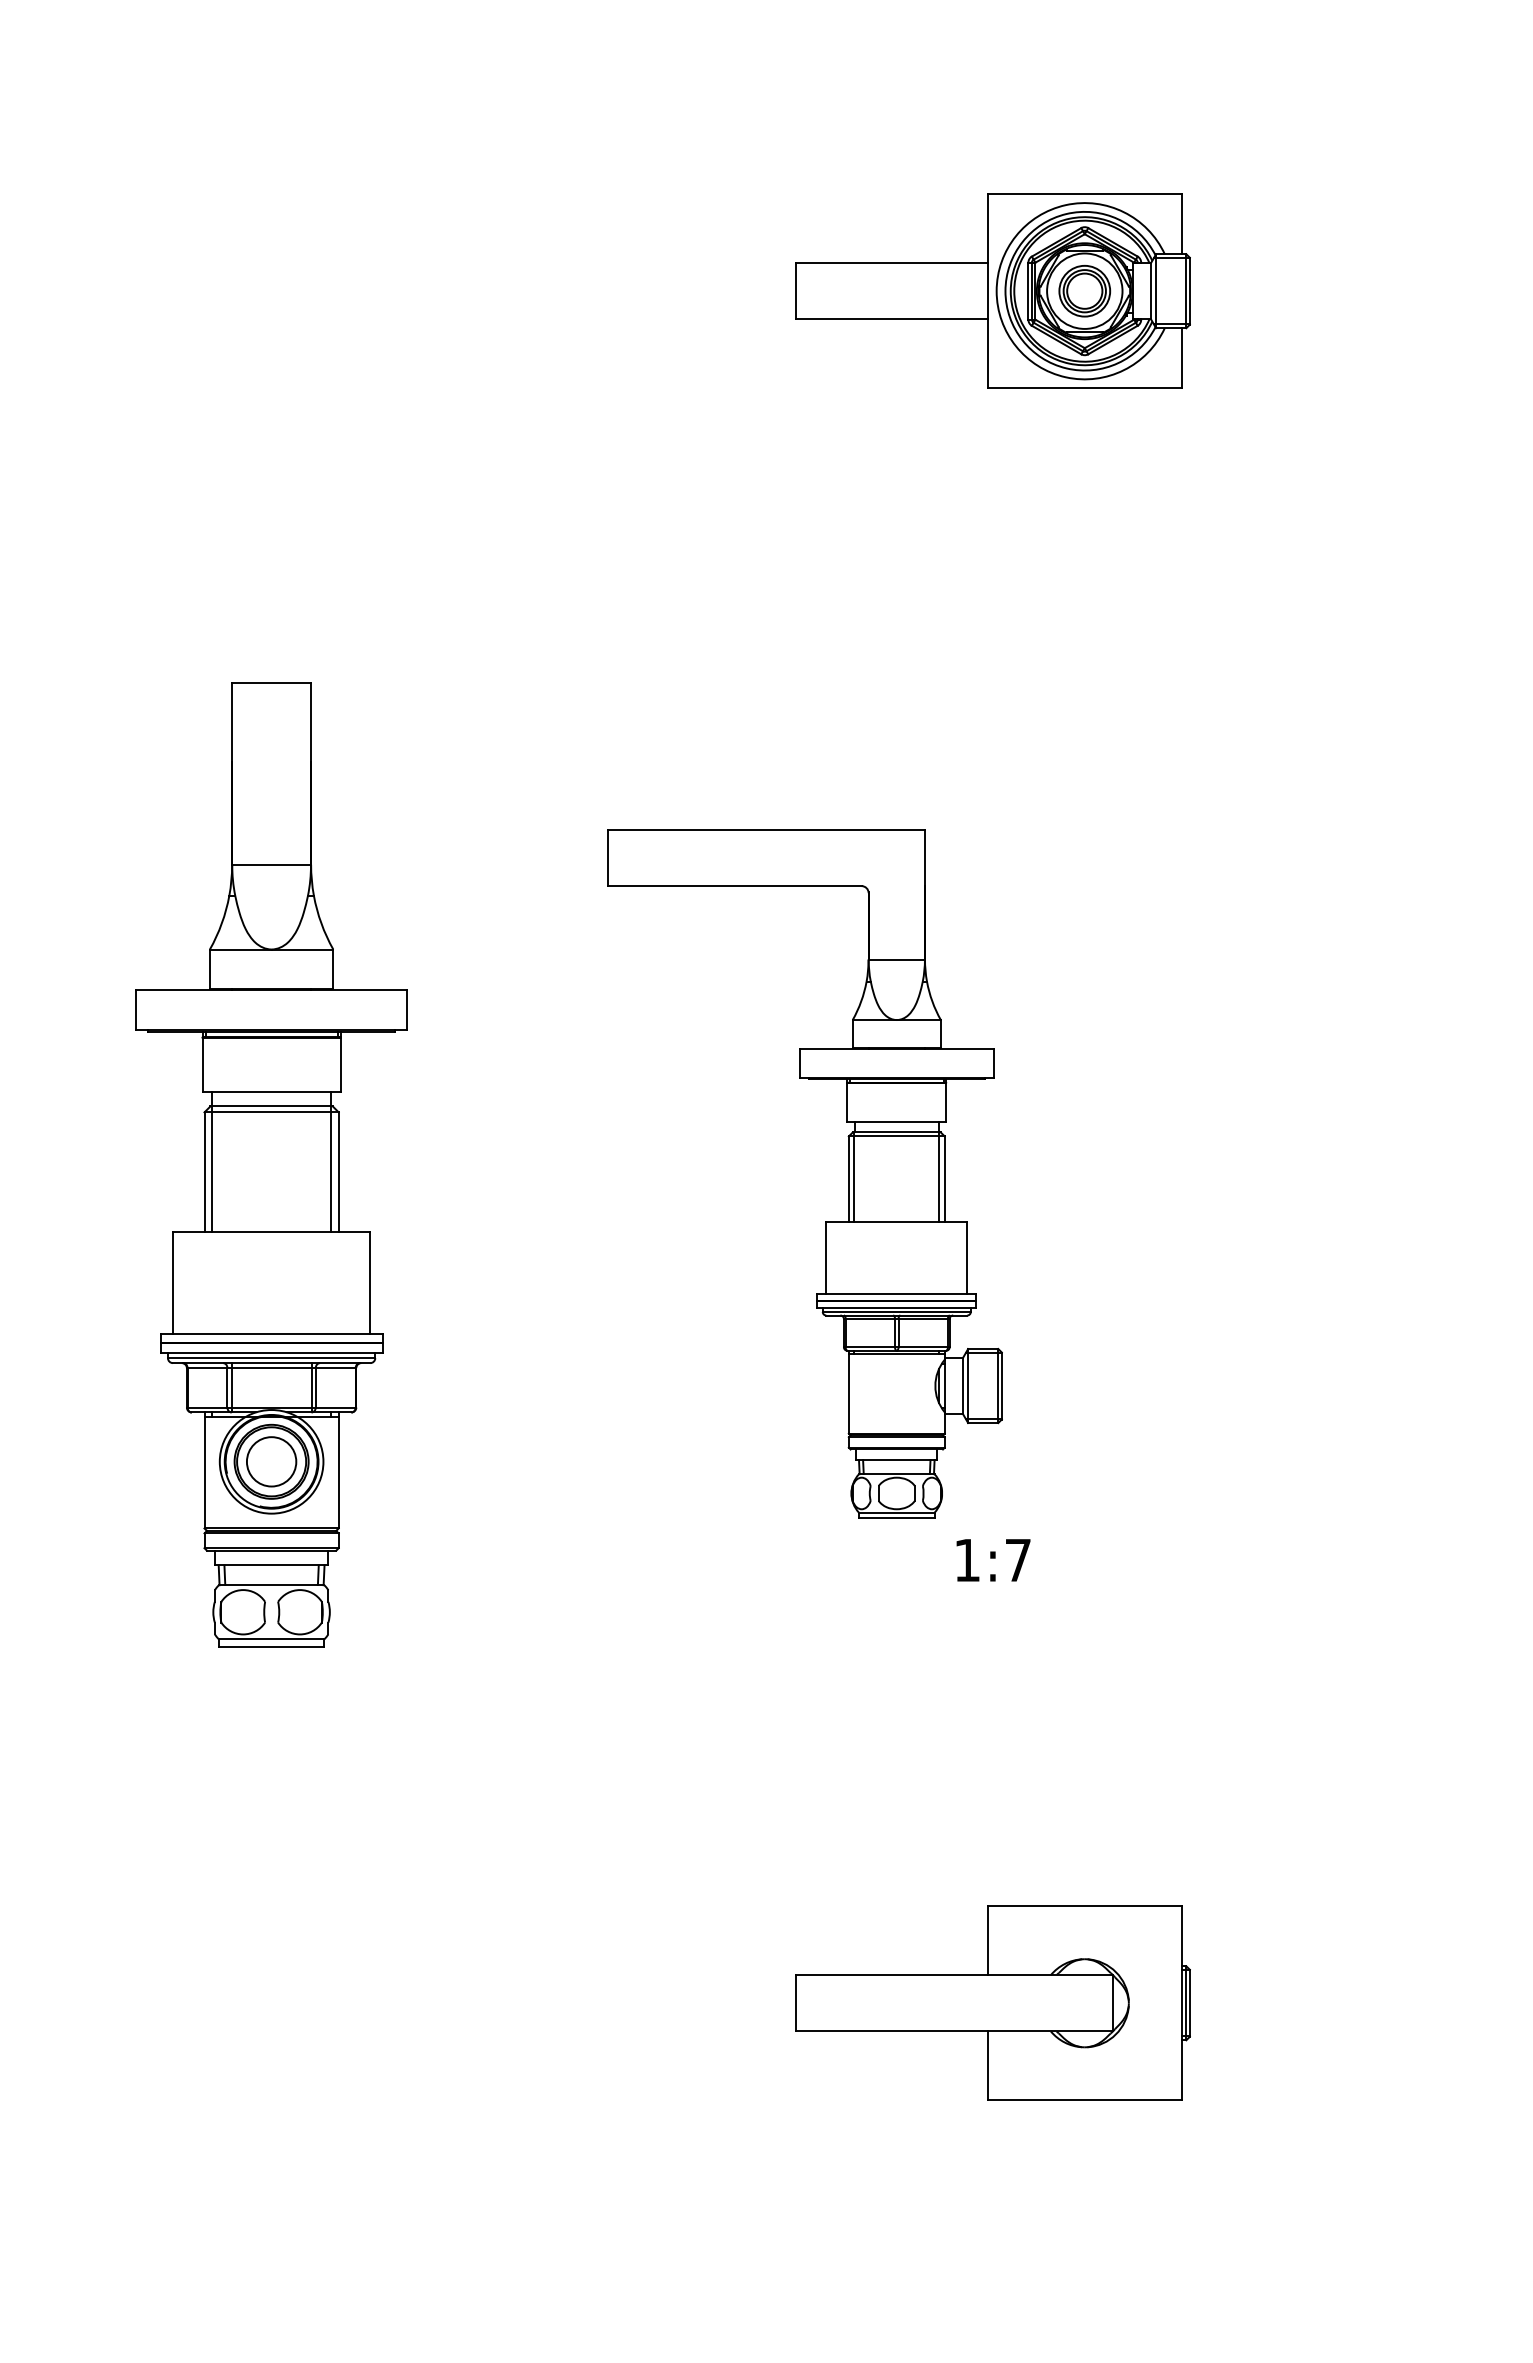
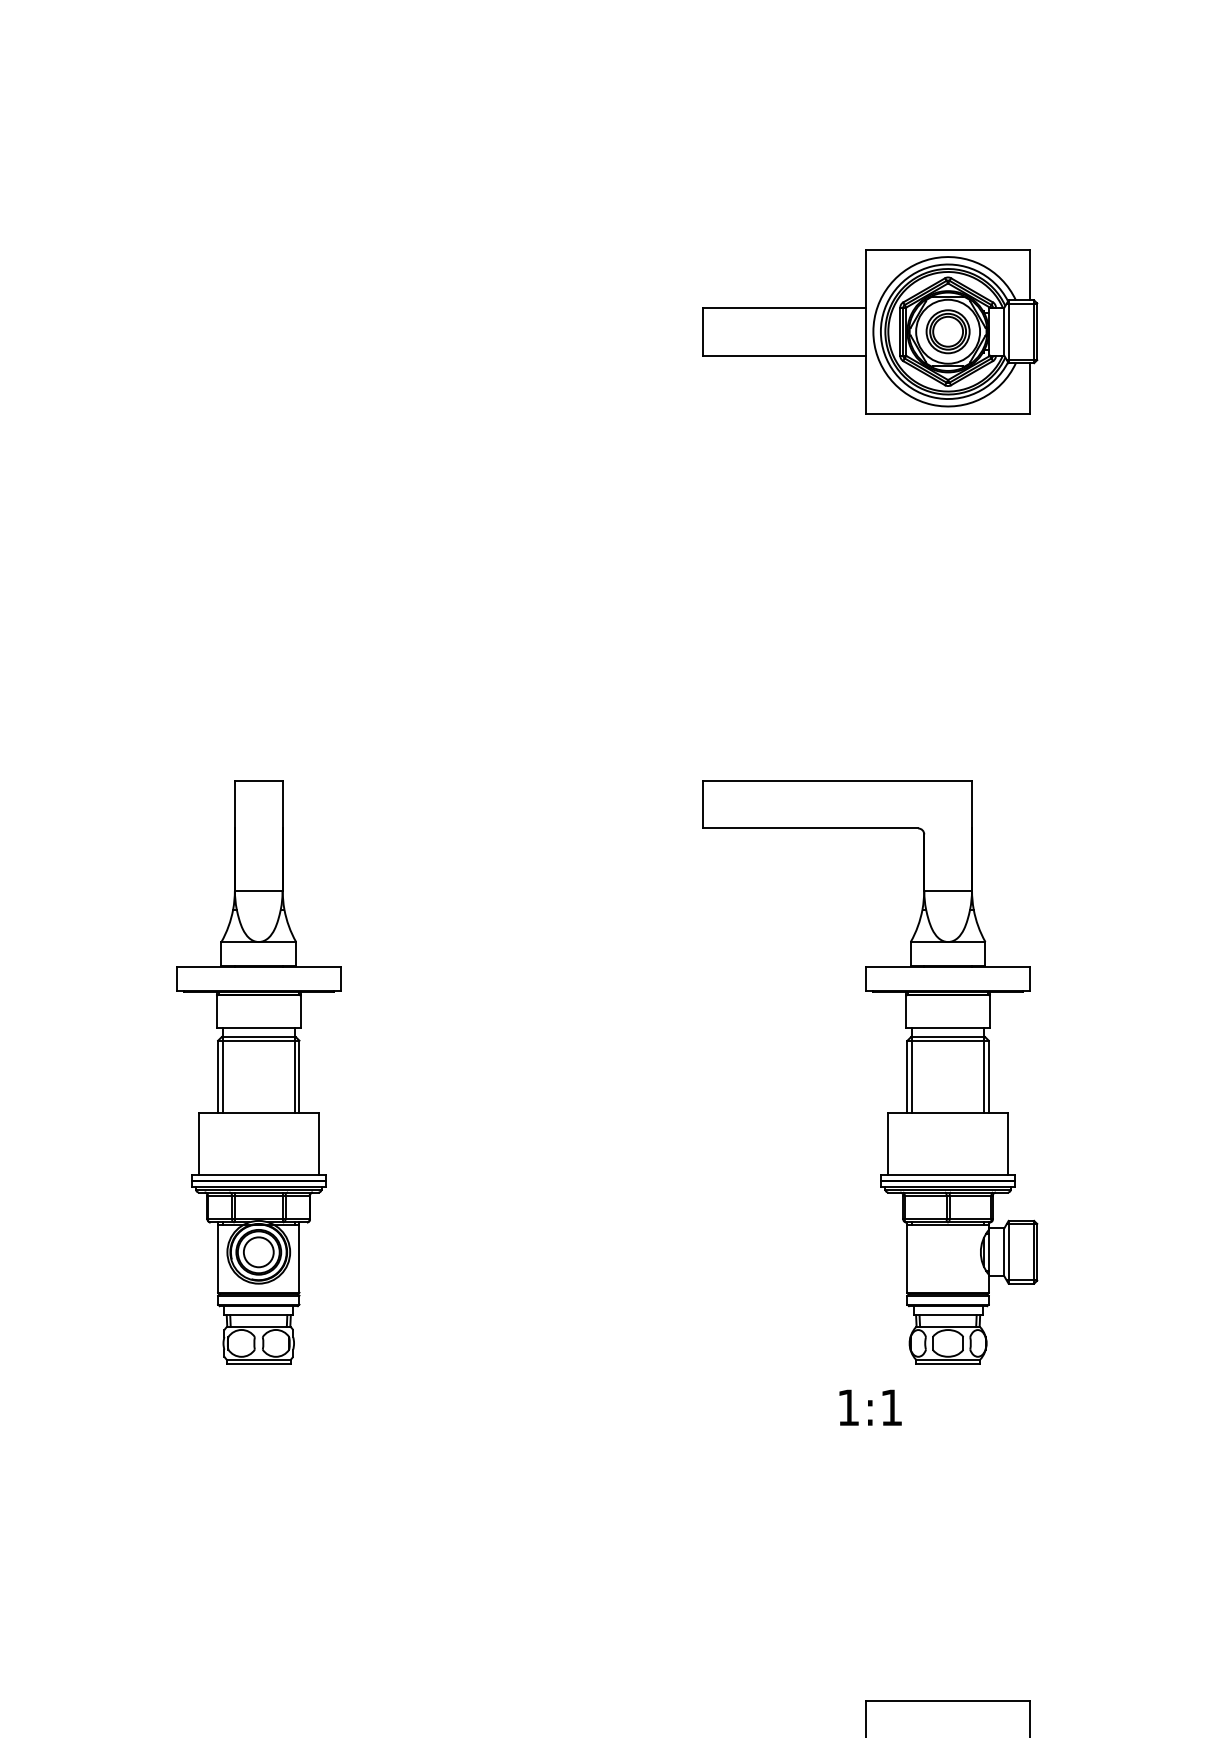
part: (271, 1164) -> (258, 1072), size x0.71
part: (848, 1173) -> (907, 1072), moved
text: (1018, 1560) -> (891, 1407), 1:7 -> 1:1

